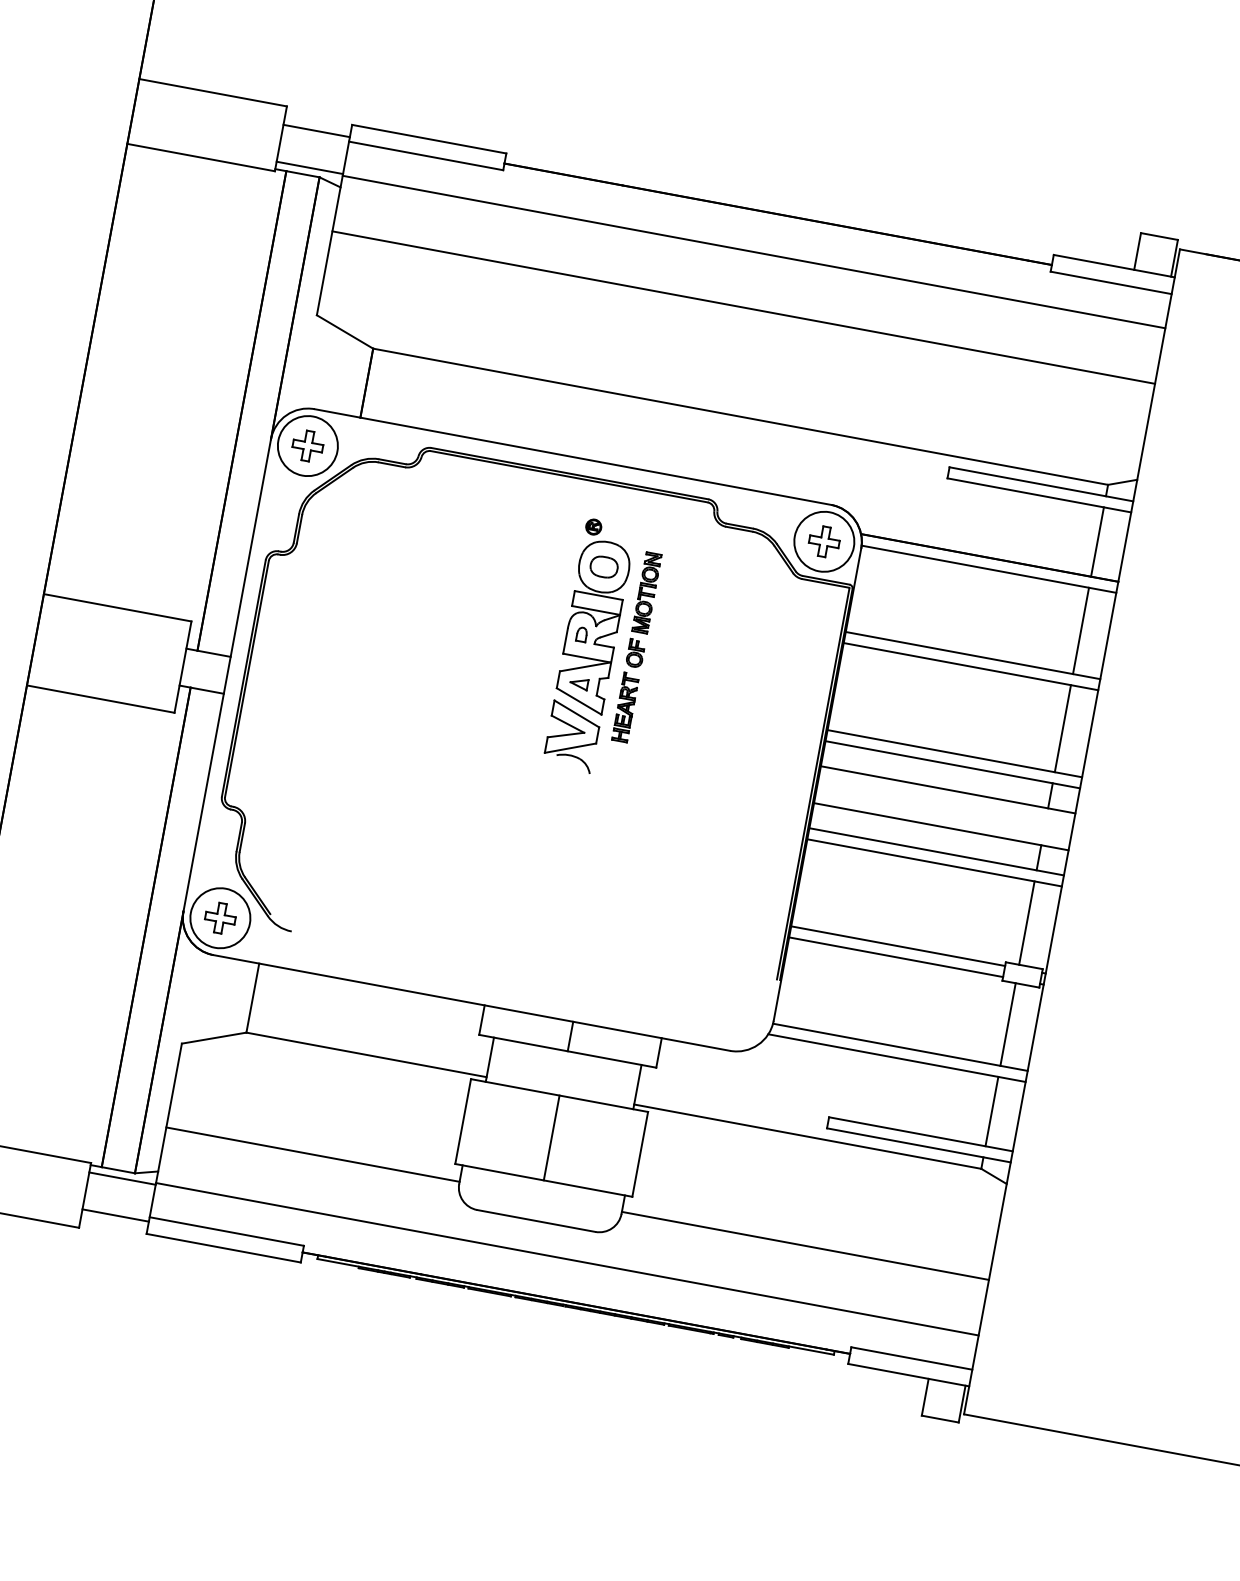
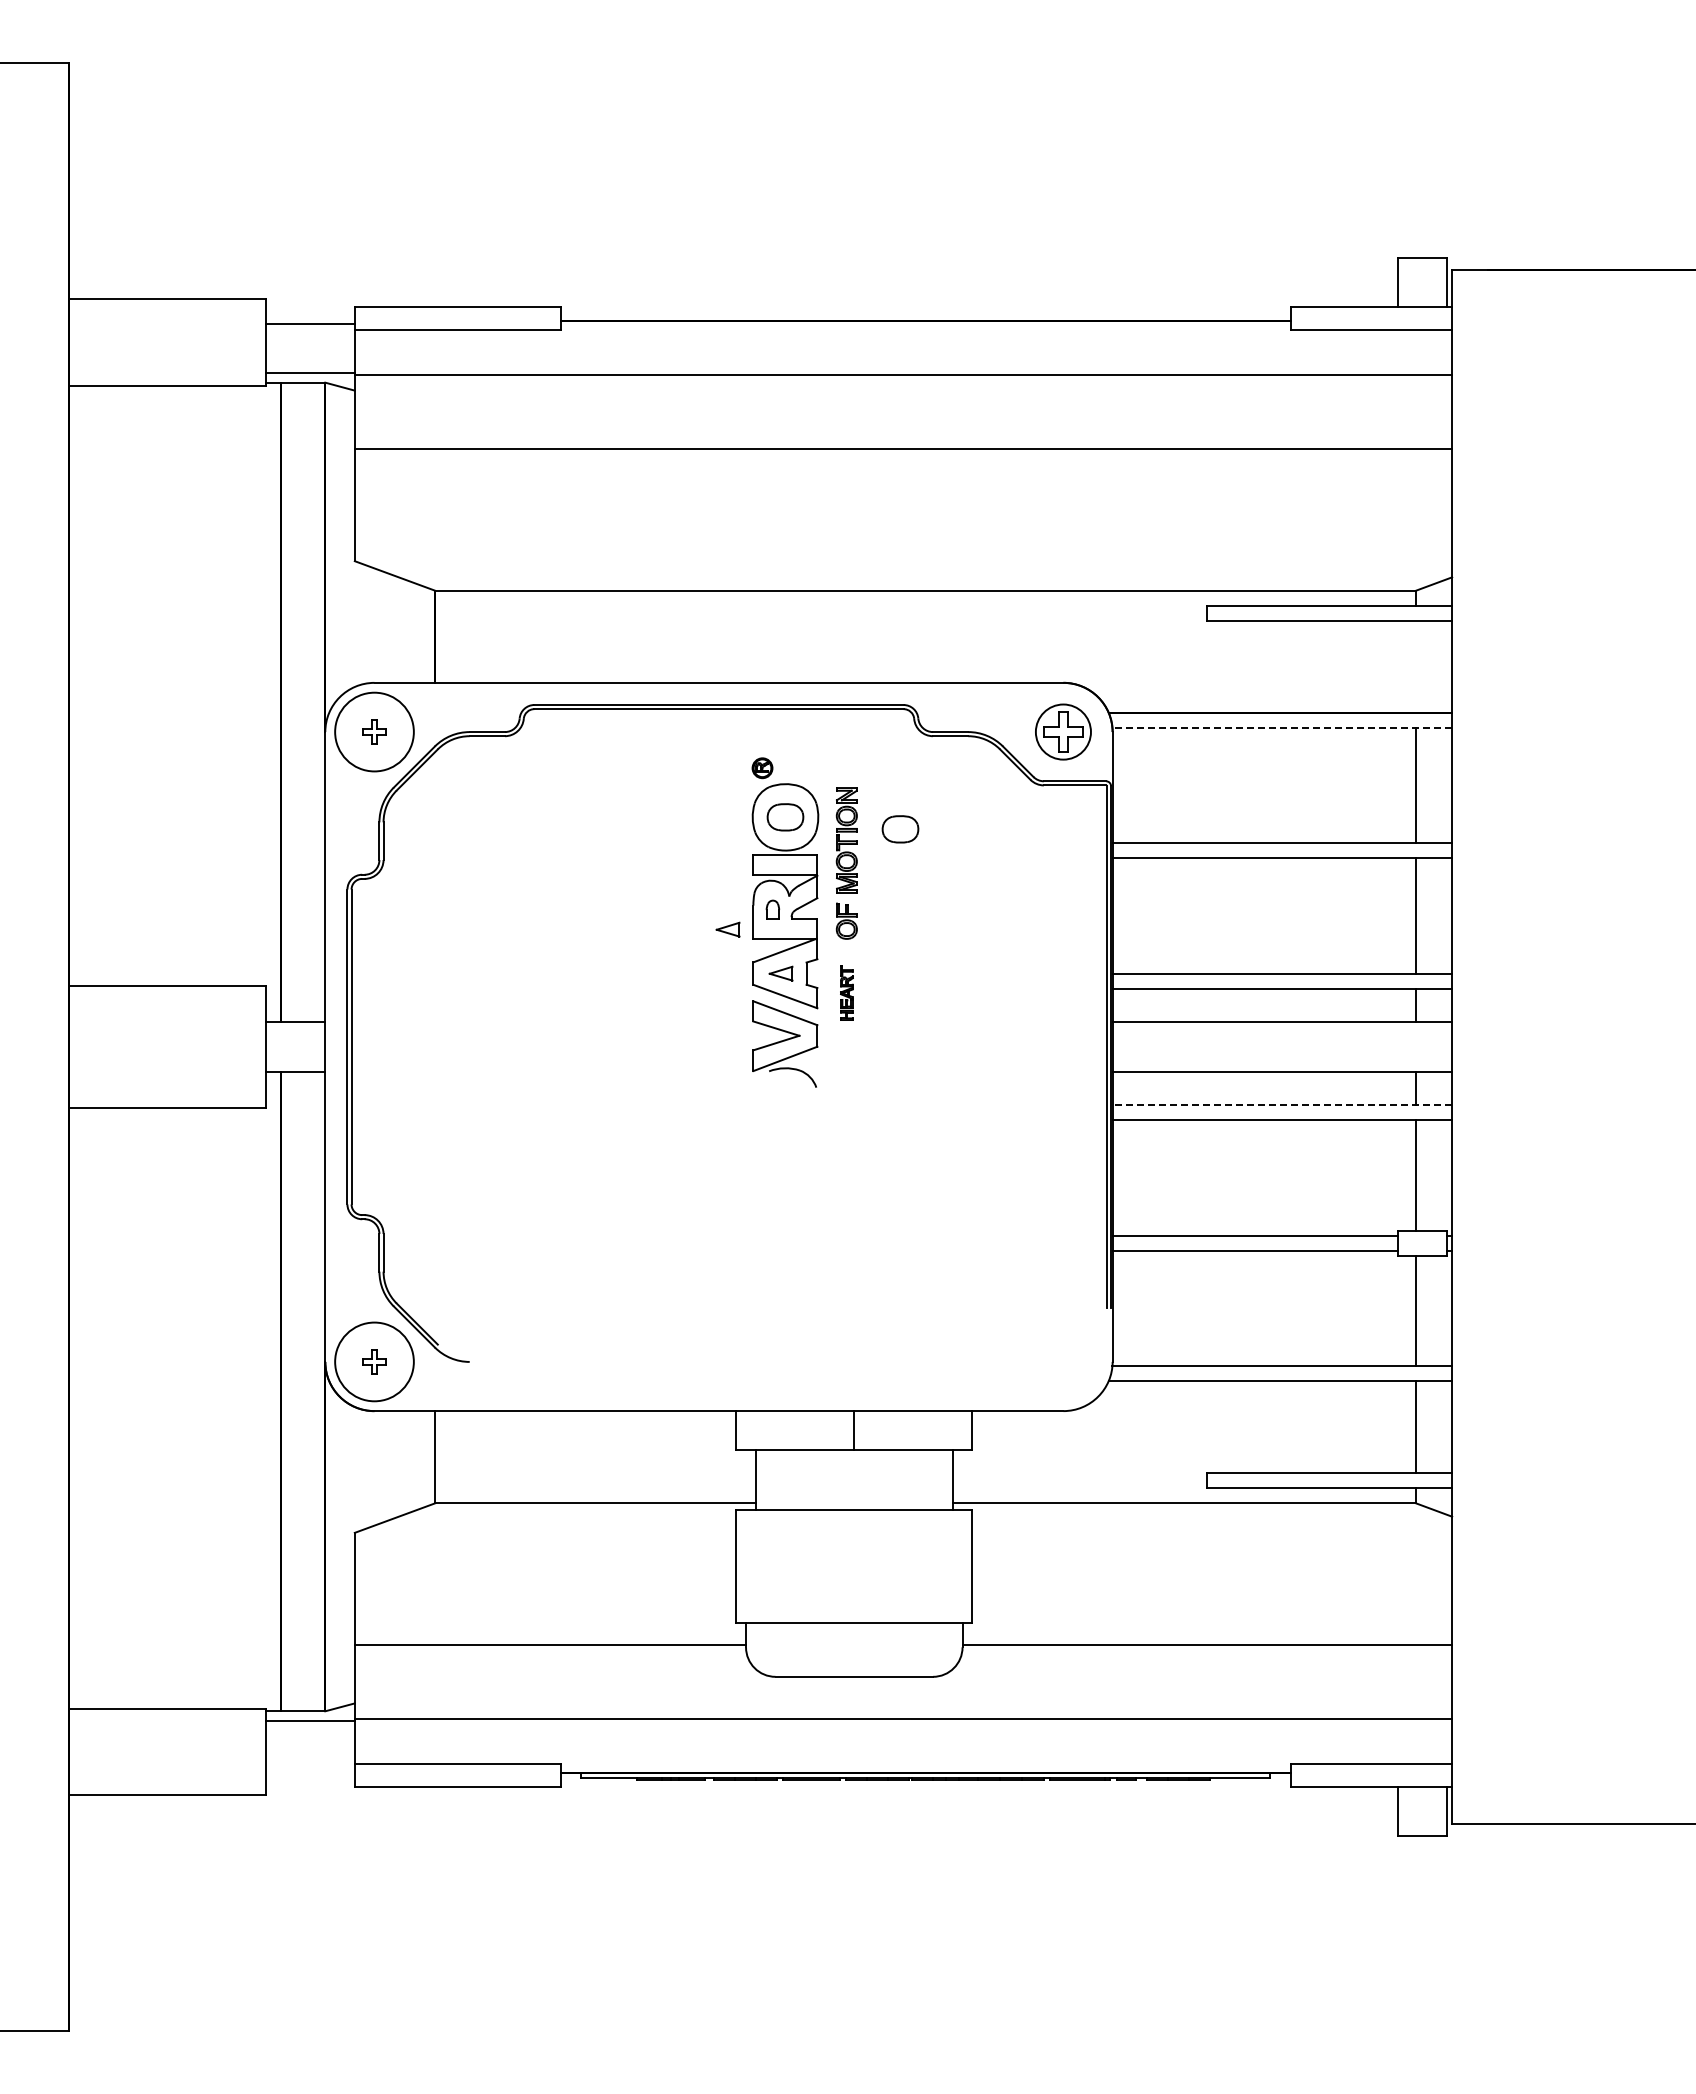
part: (307, 445) -> (374, 731), size x0.6
circle: (824, 541) -> (1063, 731), size x0.7
line: (1097, 541) -> (1415, 666), removed
line: (989, 569) -> (1282, 728), solid -> dashed
part: (688, 592) -> (900, 829), added
part: (545, 643) -> (727, 929), added
part: (625, 706) -> (846, 992), size x0.6
line: (936, 852) -> (1282, 1105), solid -> dashed
part: (220, 917) -> (374, 1361), size x0.6
line: (551, 1137) -> (854, 1565), removed
line: (115, 1215) -> (310, 1770), removed

